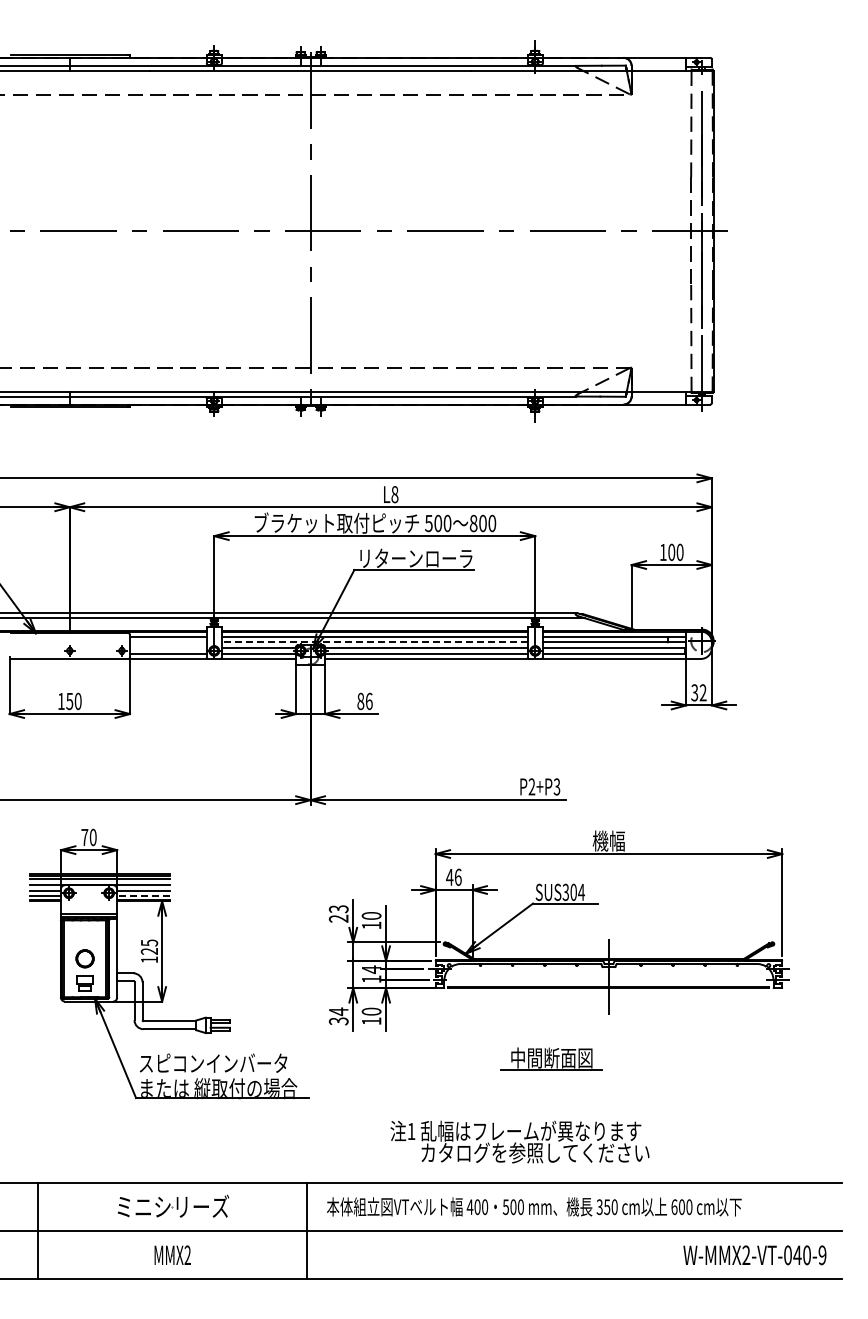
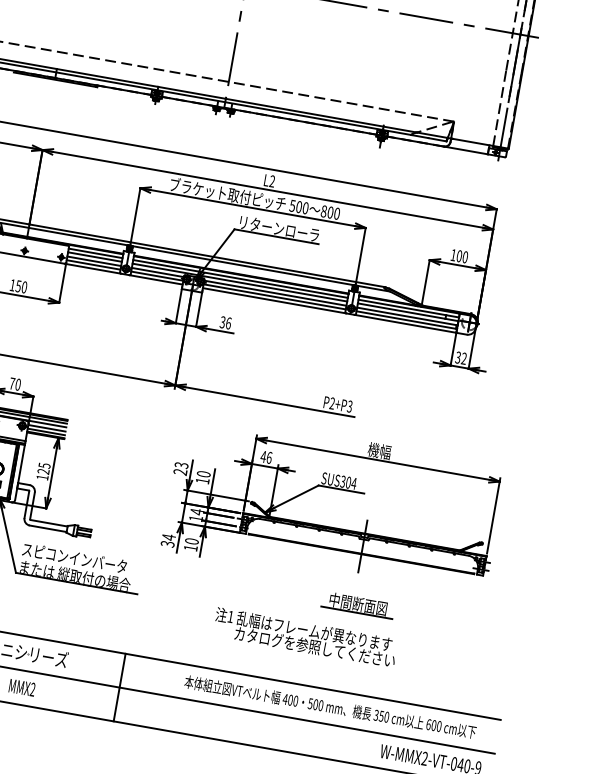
text: (394, 494) -> (272, 181), L8 -> L2
line: (168, 642) -> (95, 257), added
line: (374, 642) -> (239, 282), dashed -> solid
line: (168, 648) -> (94, 261), added
text: (360, 701) -> (222, 322), 86 -> 36
line: (143, 895) -> (46, 431), dashed -> solid
part: (551, 1058) -> (358, 604), moved
text: (519, 1141) -> (305, 637), moved
text: (534, 1206) -> (330, 706), moved

